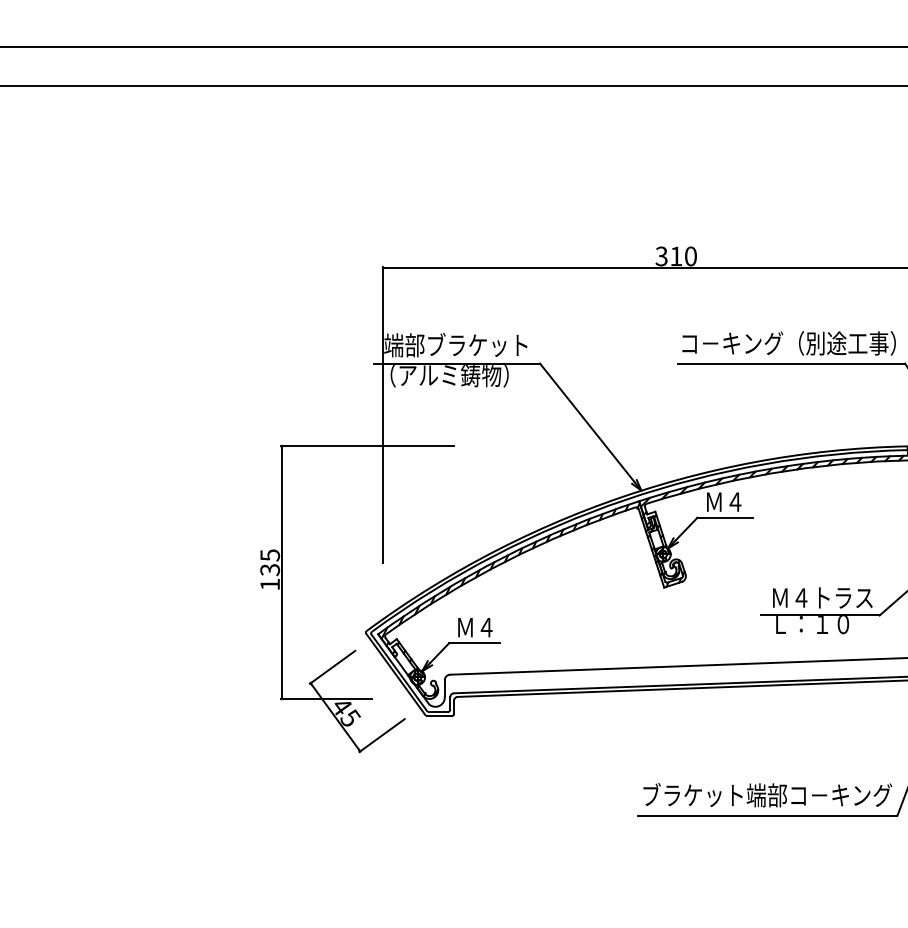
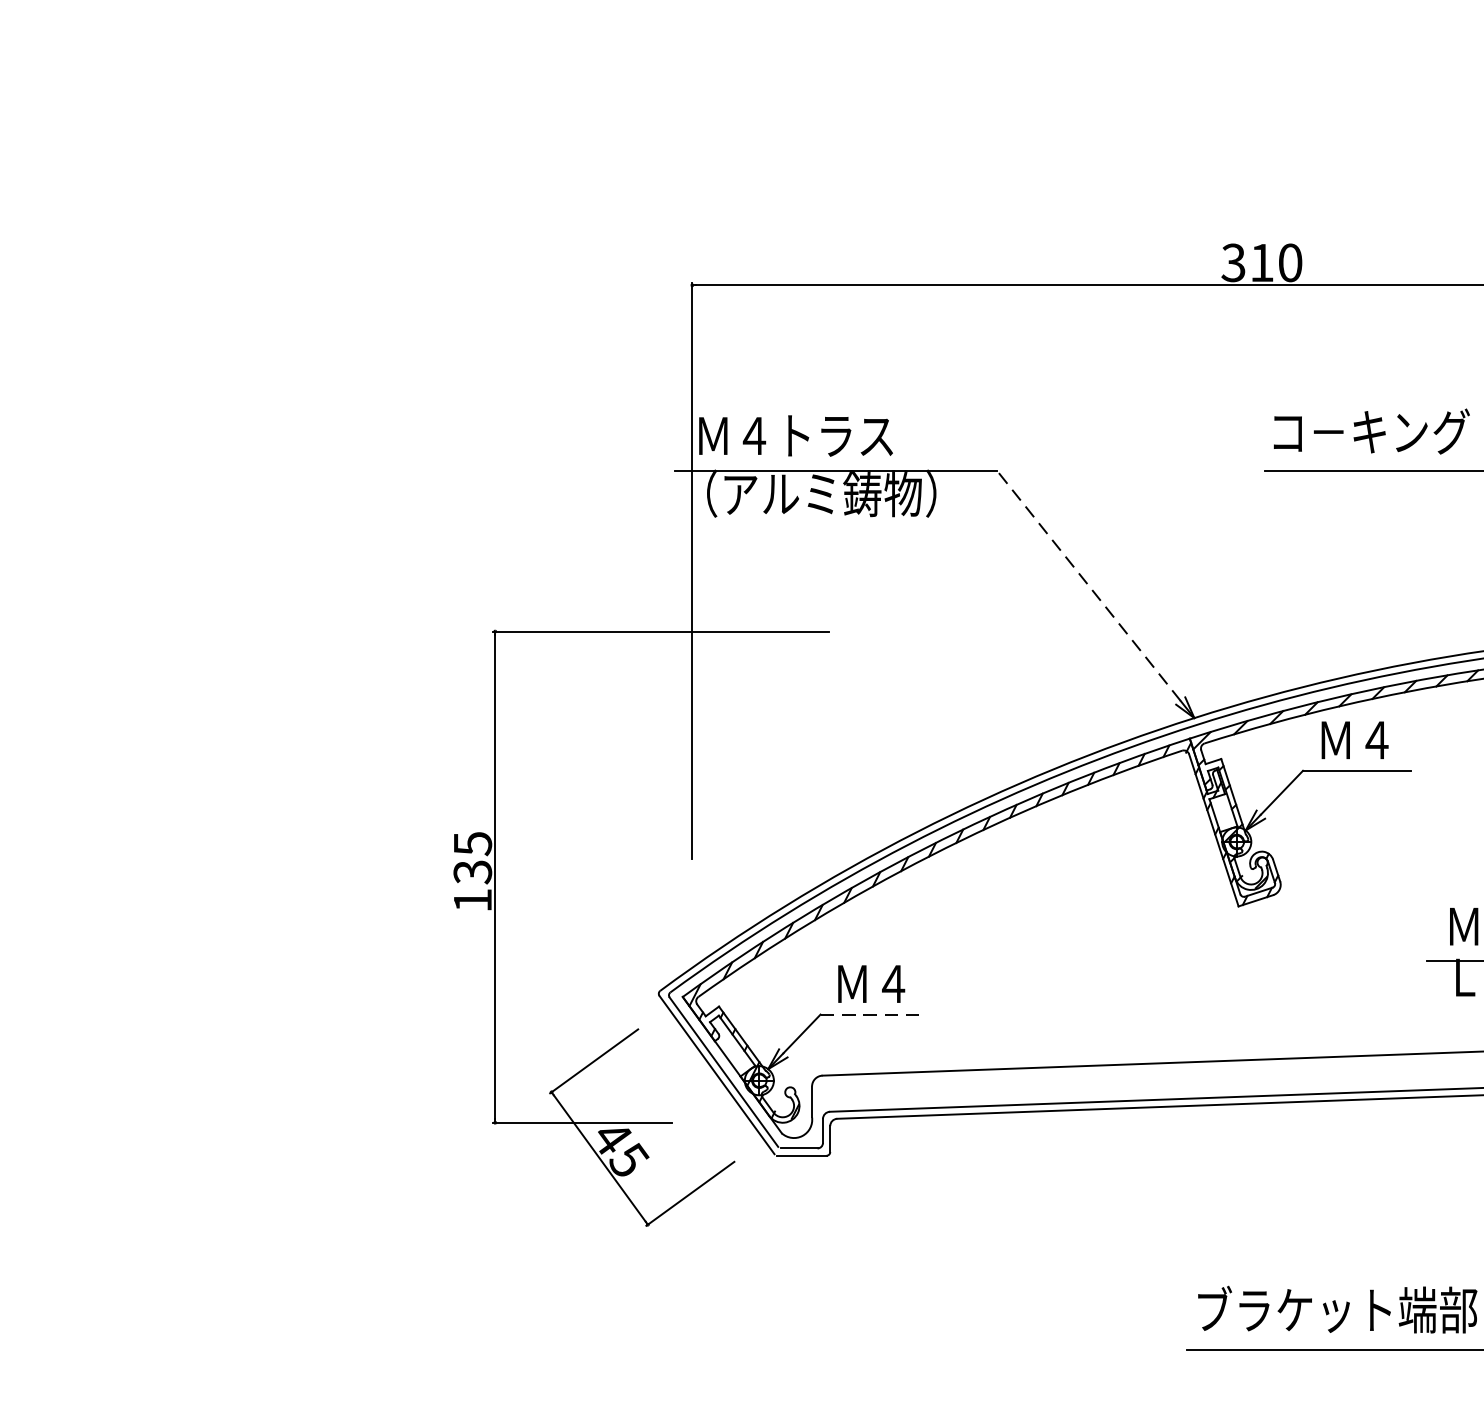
text: (455, 345) -> (832, 435), 端部ブラケット -> Ｍ４トラス
line: (587, 422) -> (1089, 585), solid -> dashed
line: (475, 643) -> (871, 1014), solid -> dashed

